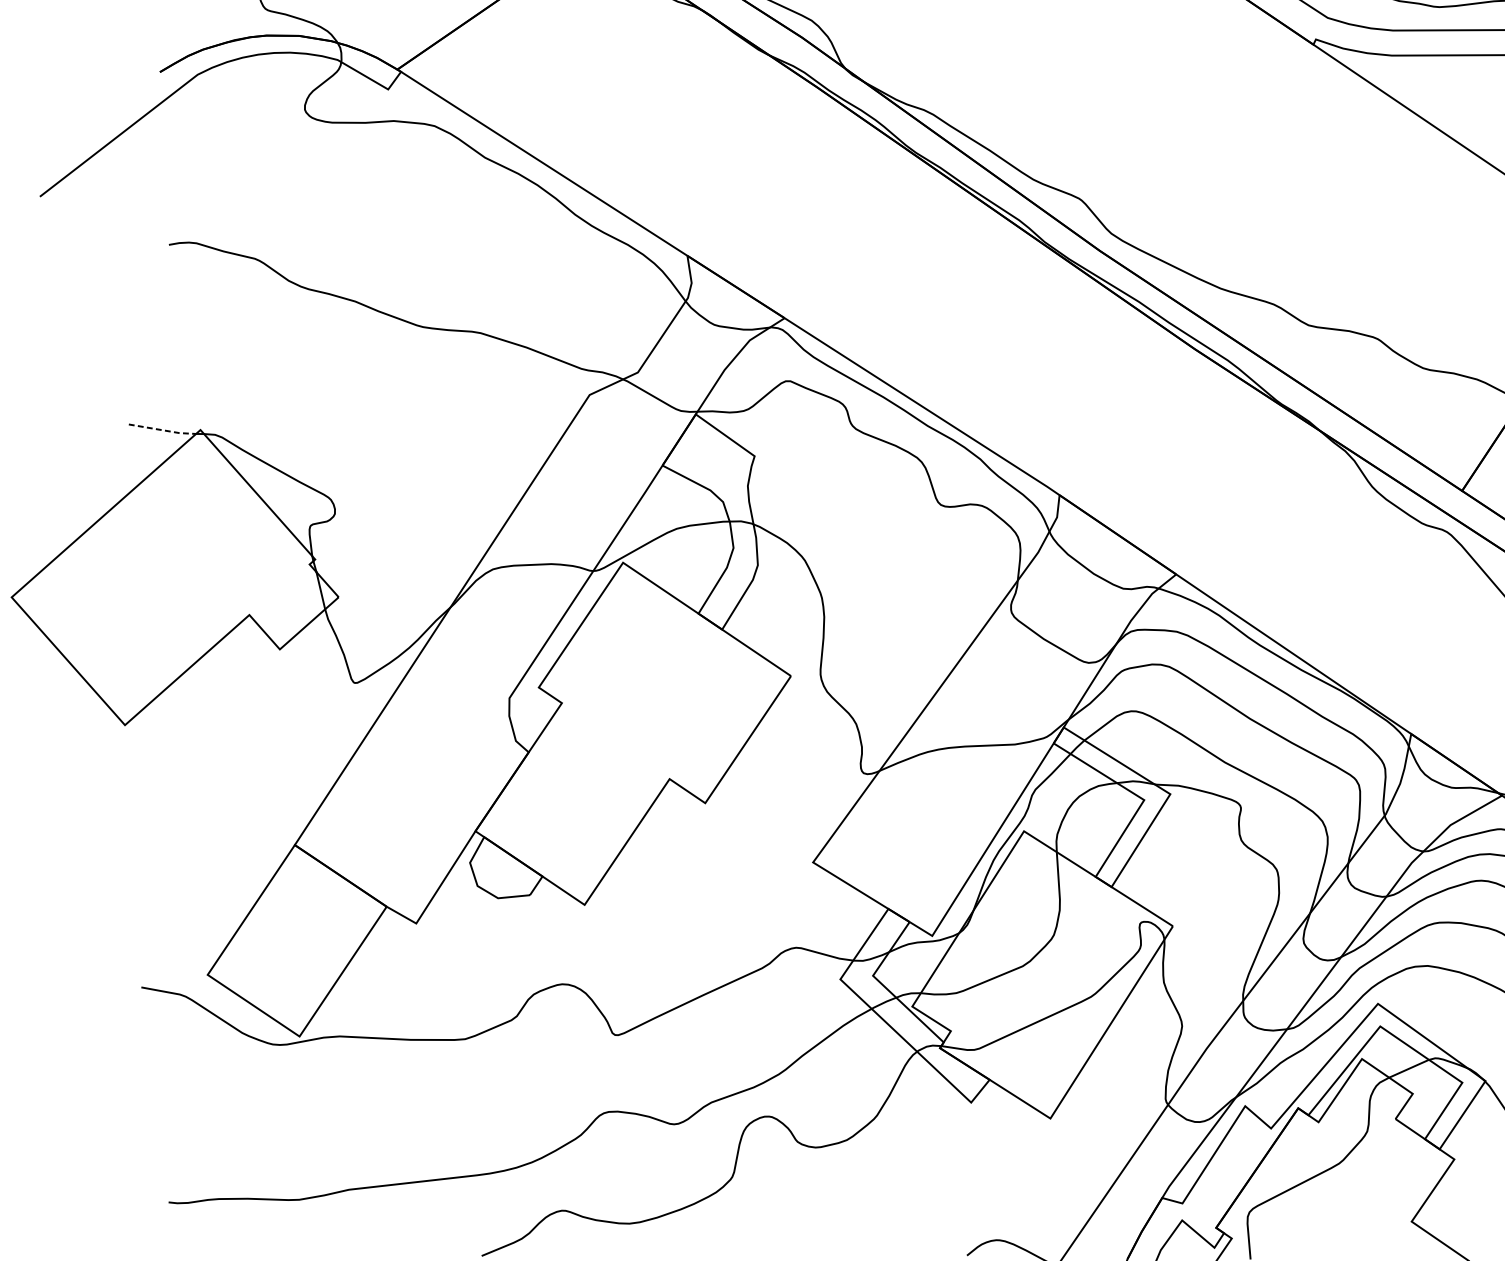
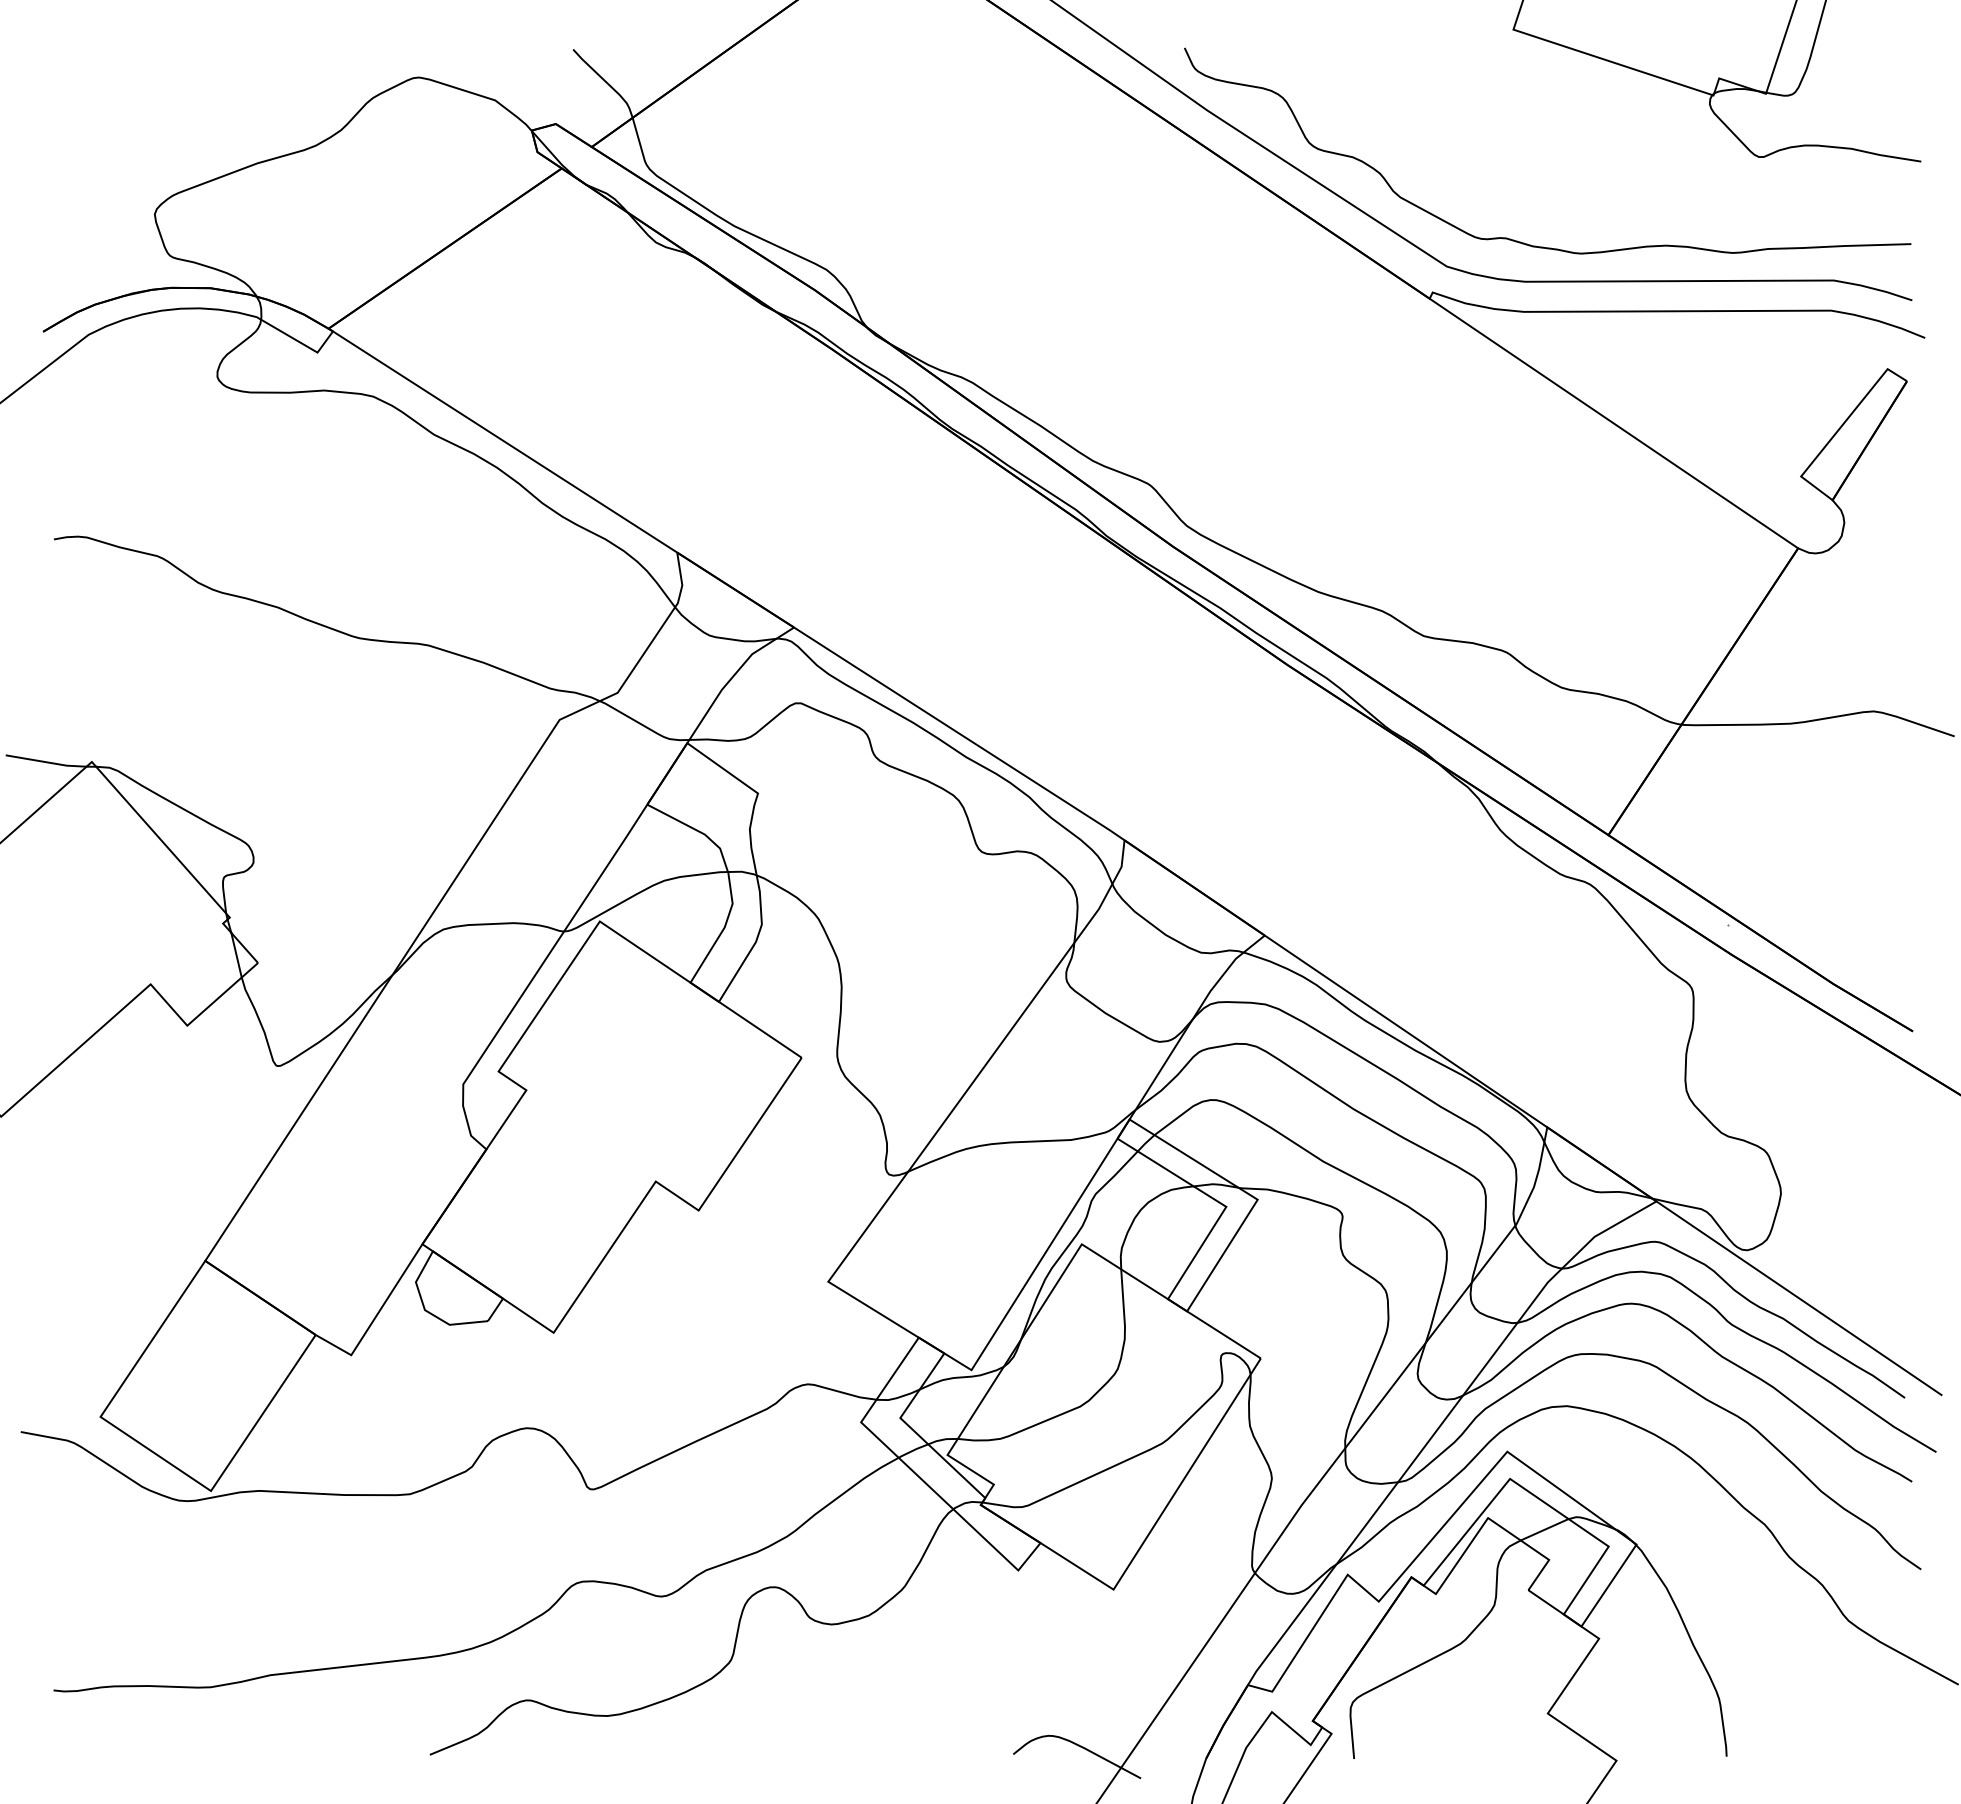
line: (163, 430) -> (47, 762), dashed -> solid

